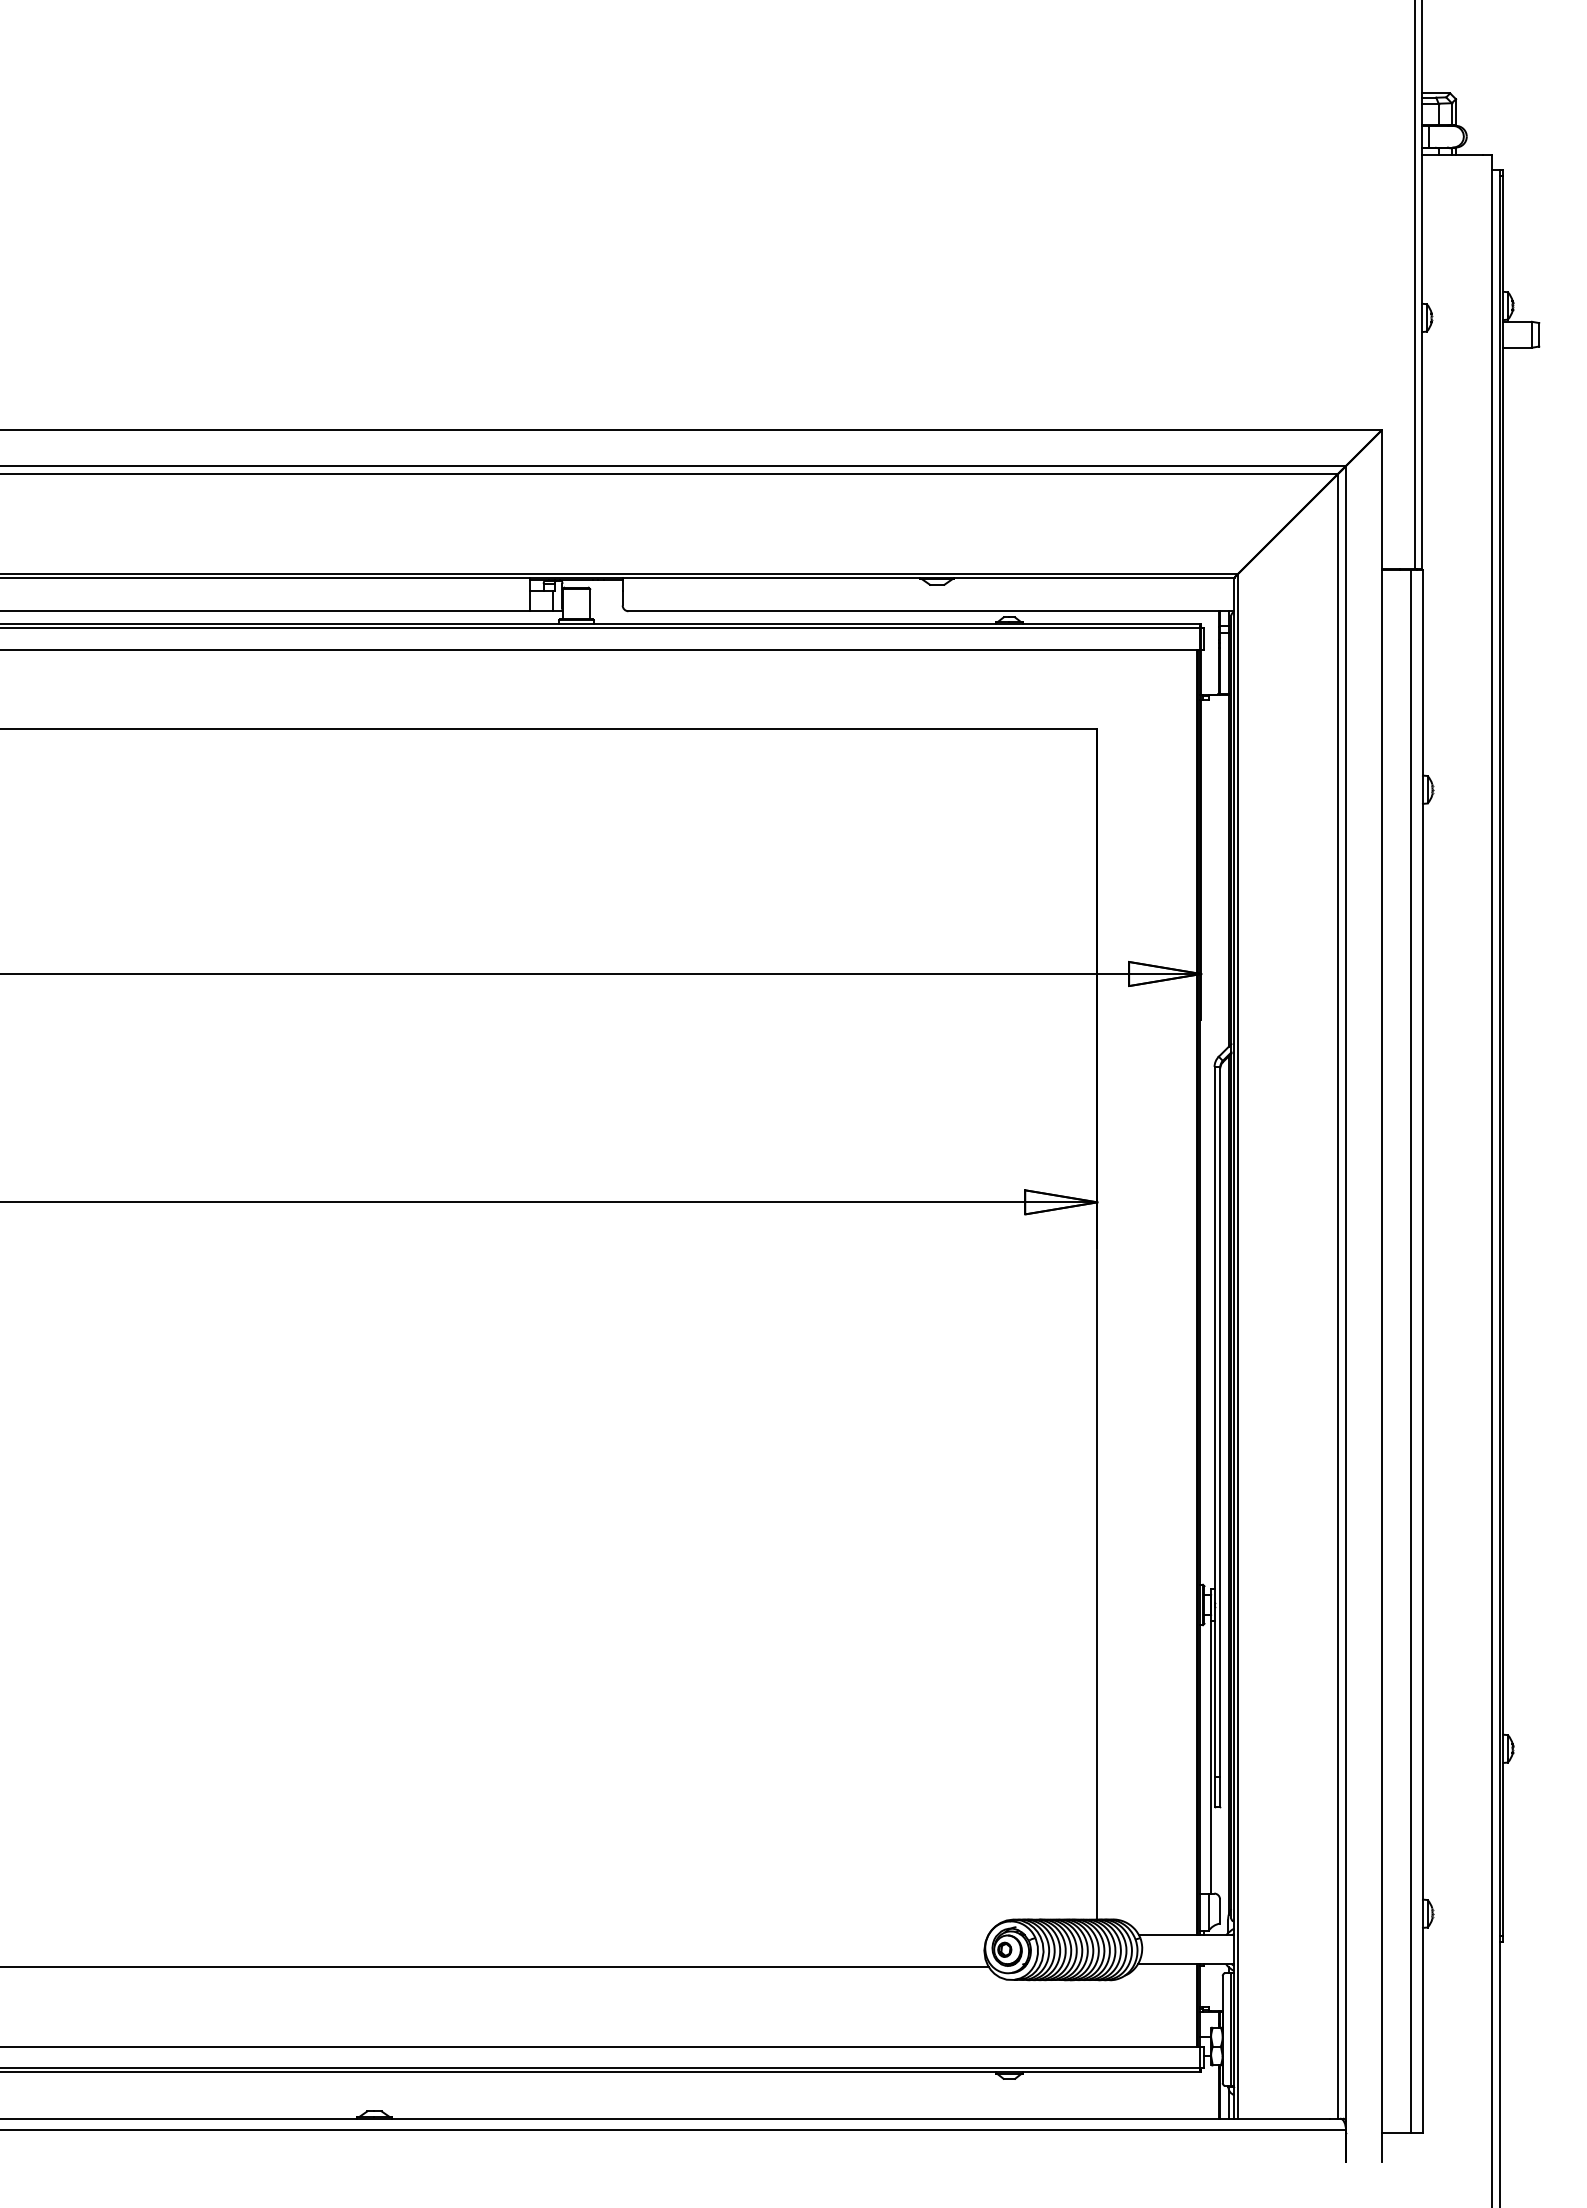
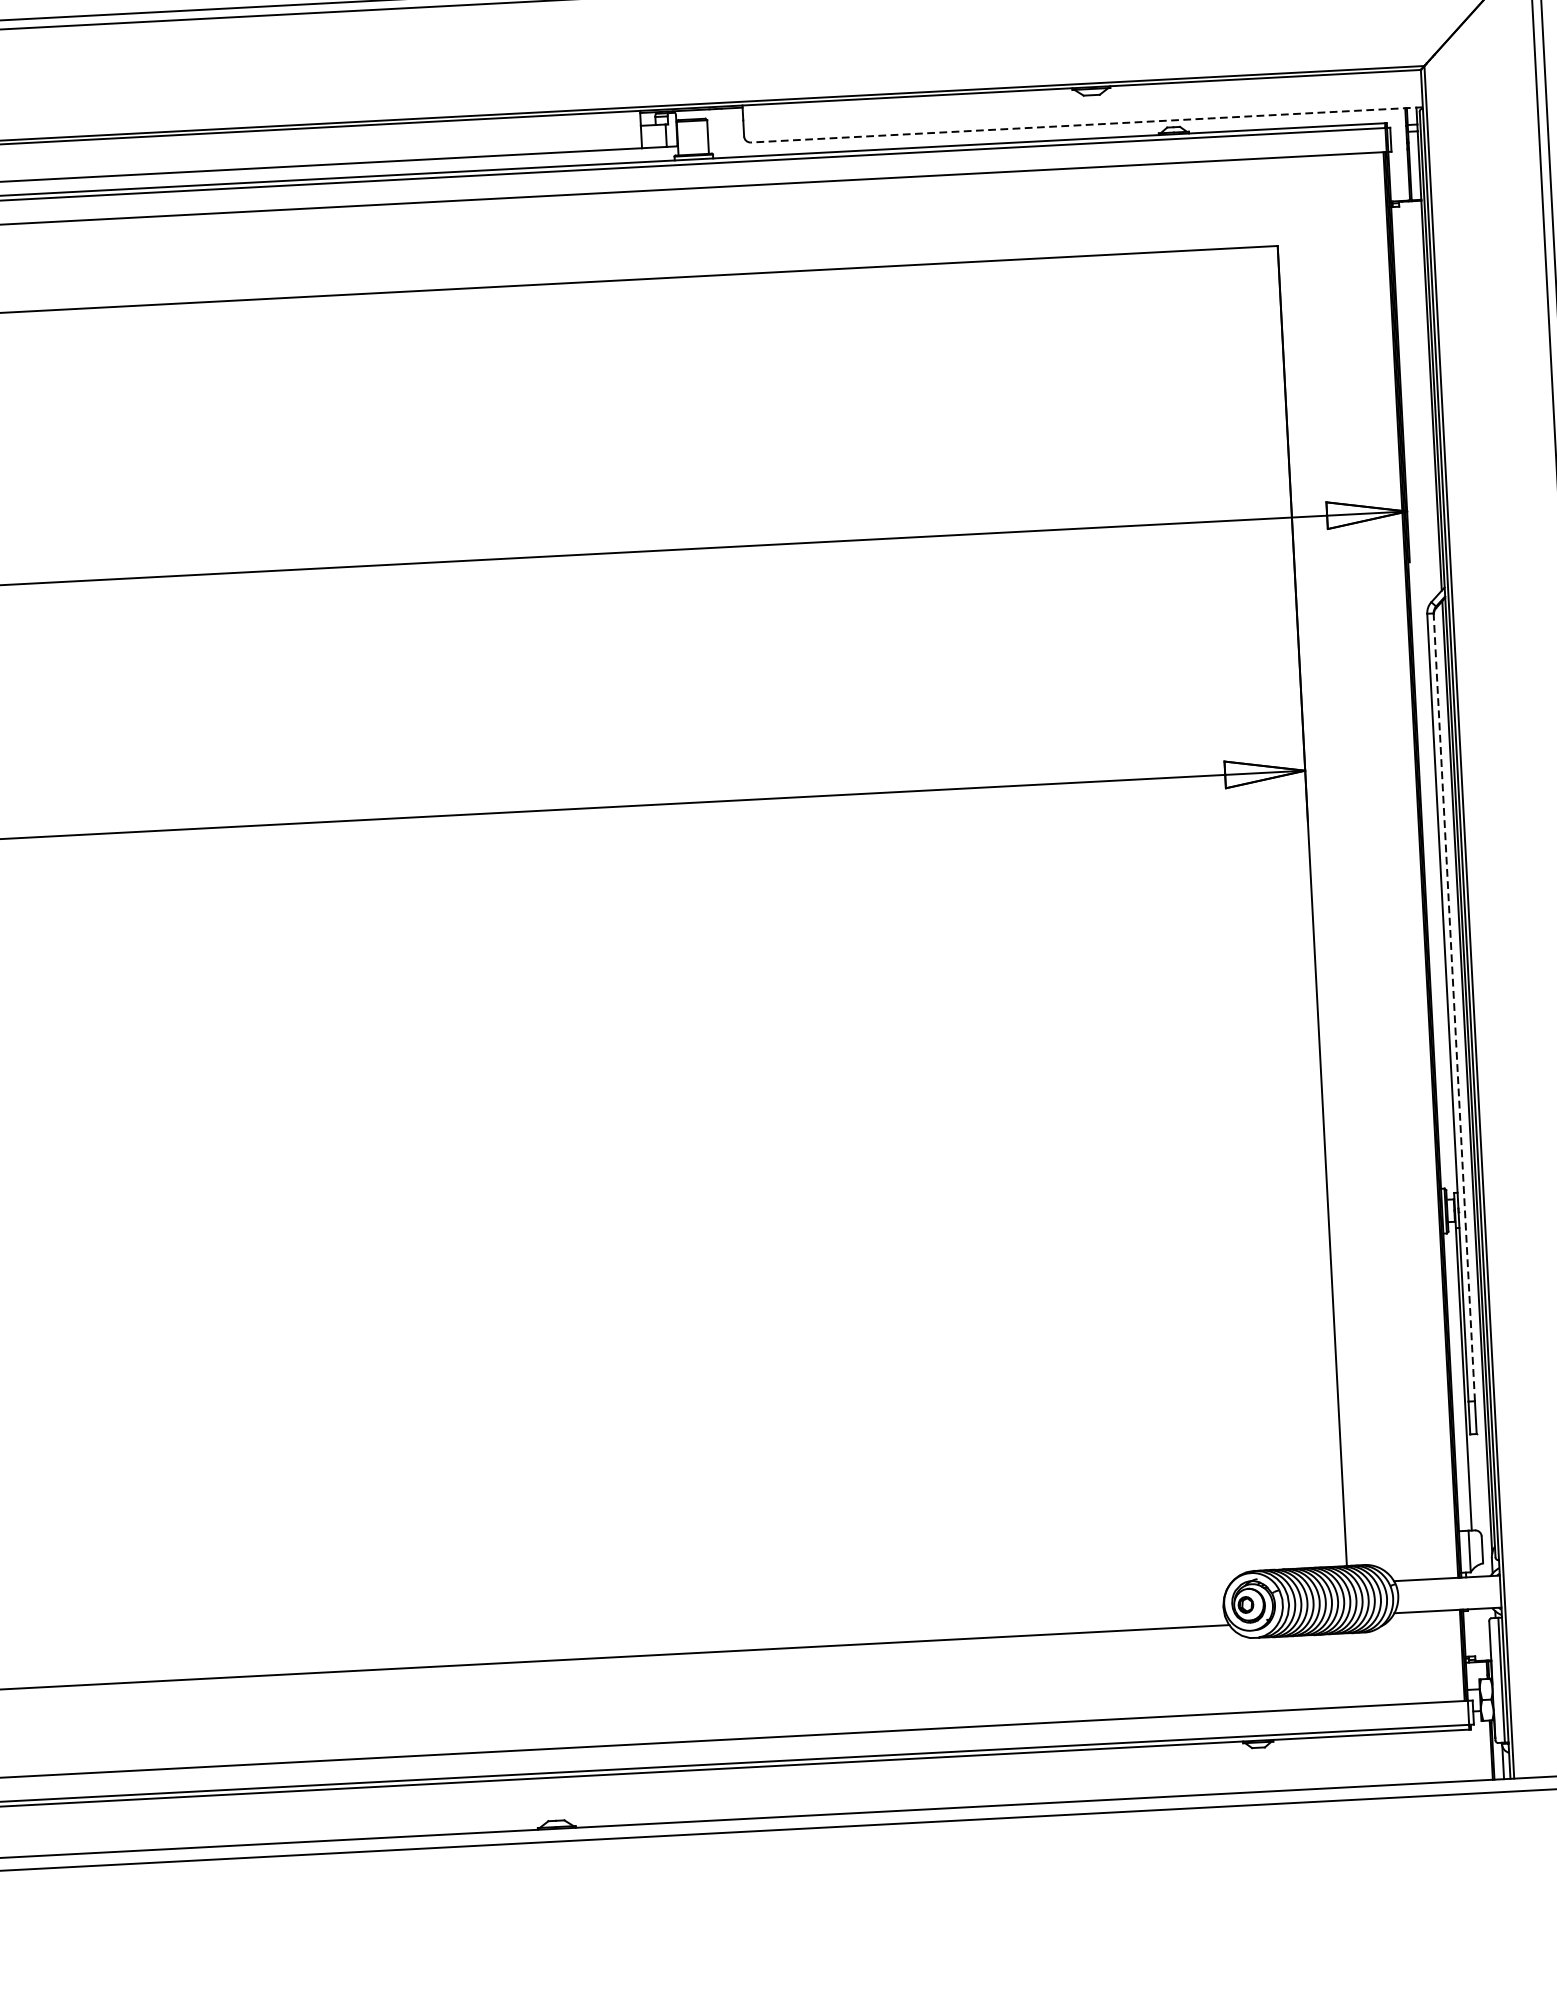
line: (930, 611) -> (1085, 125), solid -> dashed
line: (1220, 1421) -> (1454, 1006), solid -> dashed

